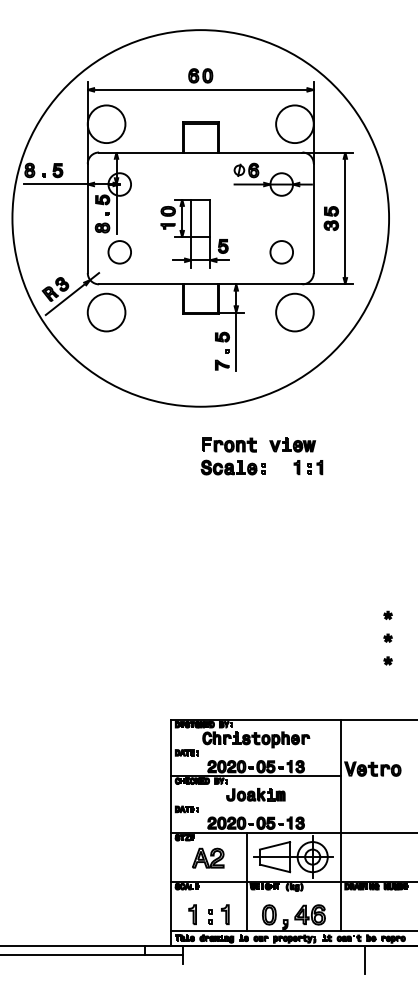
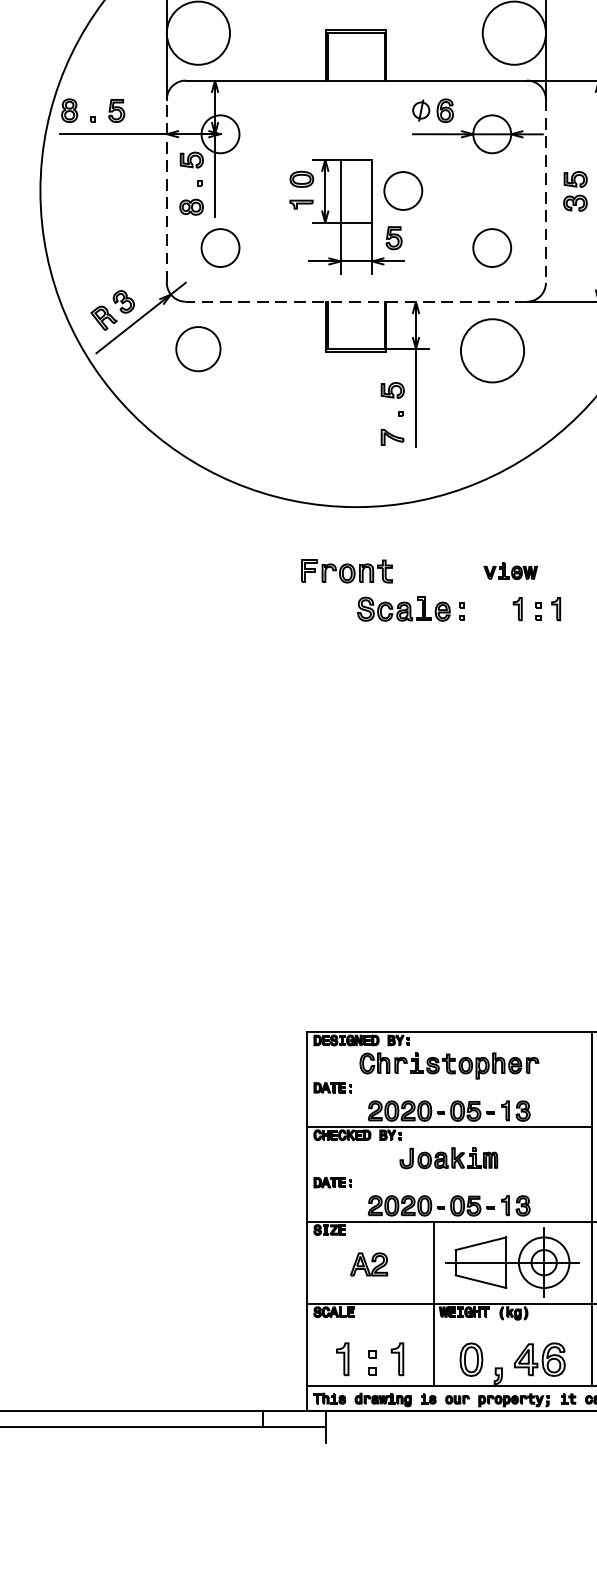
line: (87, 218) -> (166, 191), solid -> dashed
circle: (228, 218) -> (402, 191), added
line: (313, 218) -> (545, 191), solid -> dashed
line: (200, 284) -> (355, 302), solid -> dashed
circle: (106, 312) -> (198, 349), size x0.7
circle: (294, 312) -> (491, 350), moved
part: (229, 444) -> (347, 570), moved
part: (292, 444) -> (510, 570), size x0.7
part: (208, 857) -> (369, 1263), size x0.7

